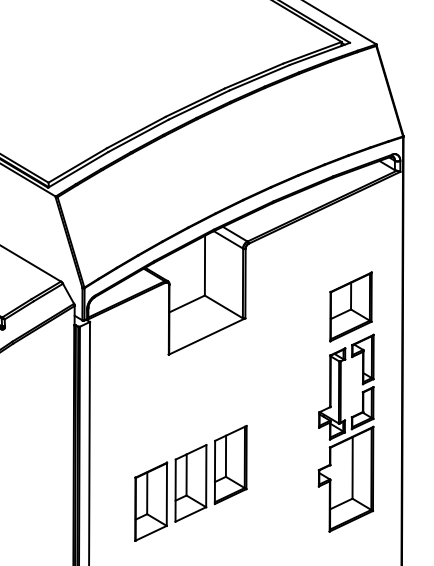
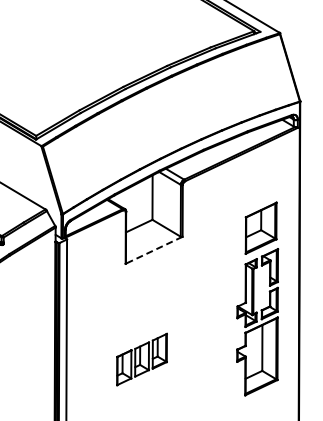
line: (207, 336) -> (154, 250), solid -> dashed
part: (190, 483) -> (141, 359), size x0.6

